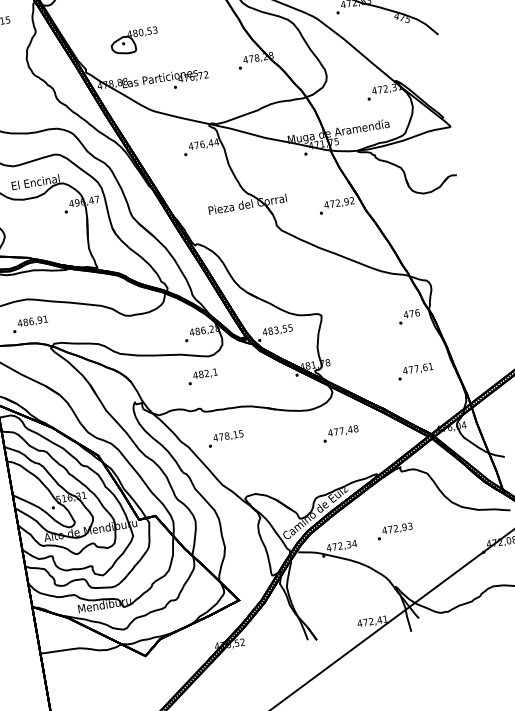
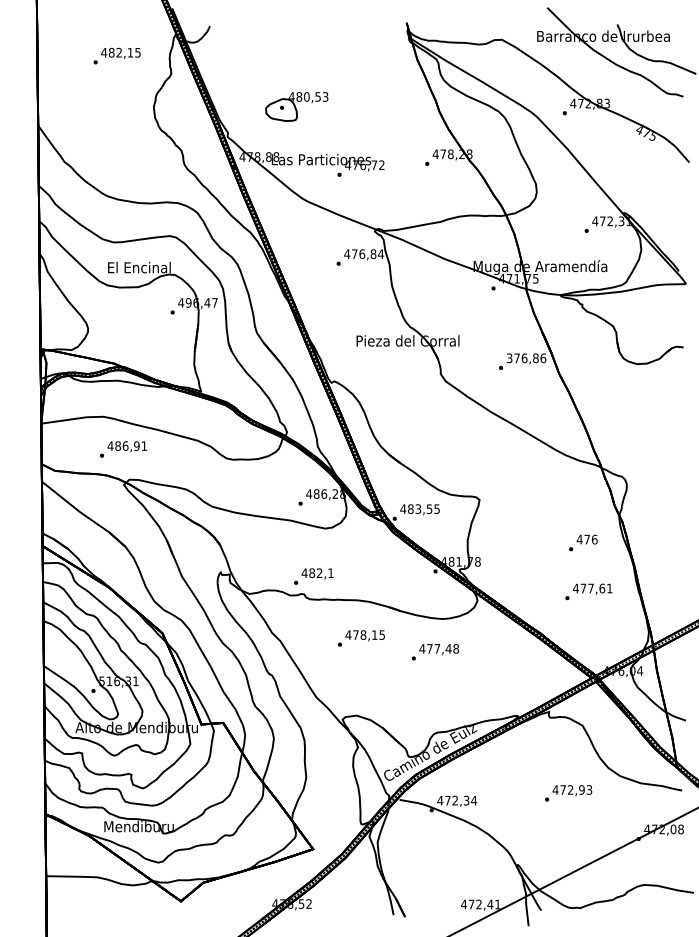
text: (210, 143) -> (373, 254), 476,44 -> 476,84
text: (339, 202) -> (526, 358), 472,92 -> 376,86
text: (409, 316) -> (583, 542), moved
text: (30, 324) -> (123, 449), moved
text: (202, 376) -> (313, 576), moved
text: (340, 434) -> (434, 652), moved
text: (226, 438) -> (361, 638), moved
text: (394, 531) -> (568, 793), moved

